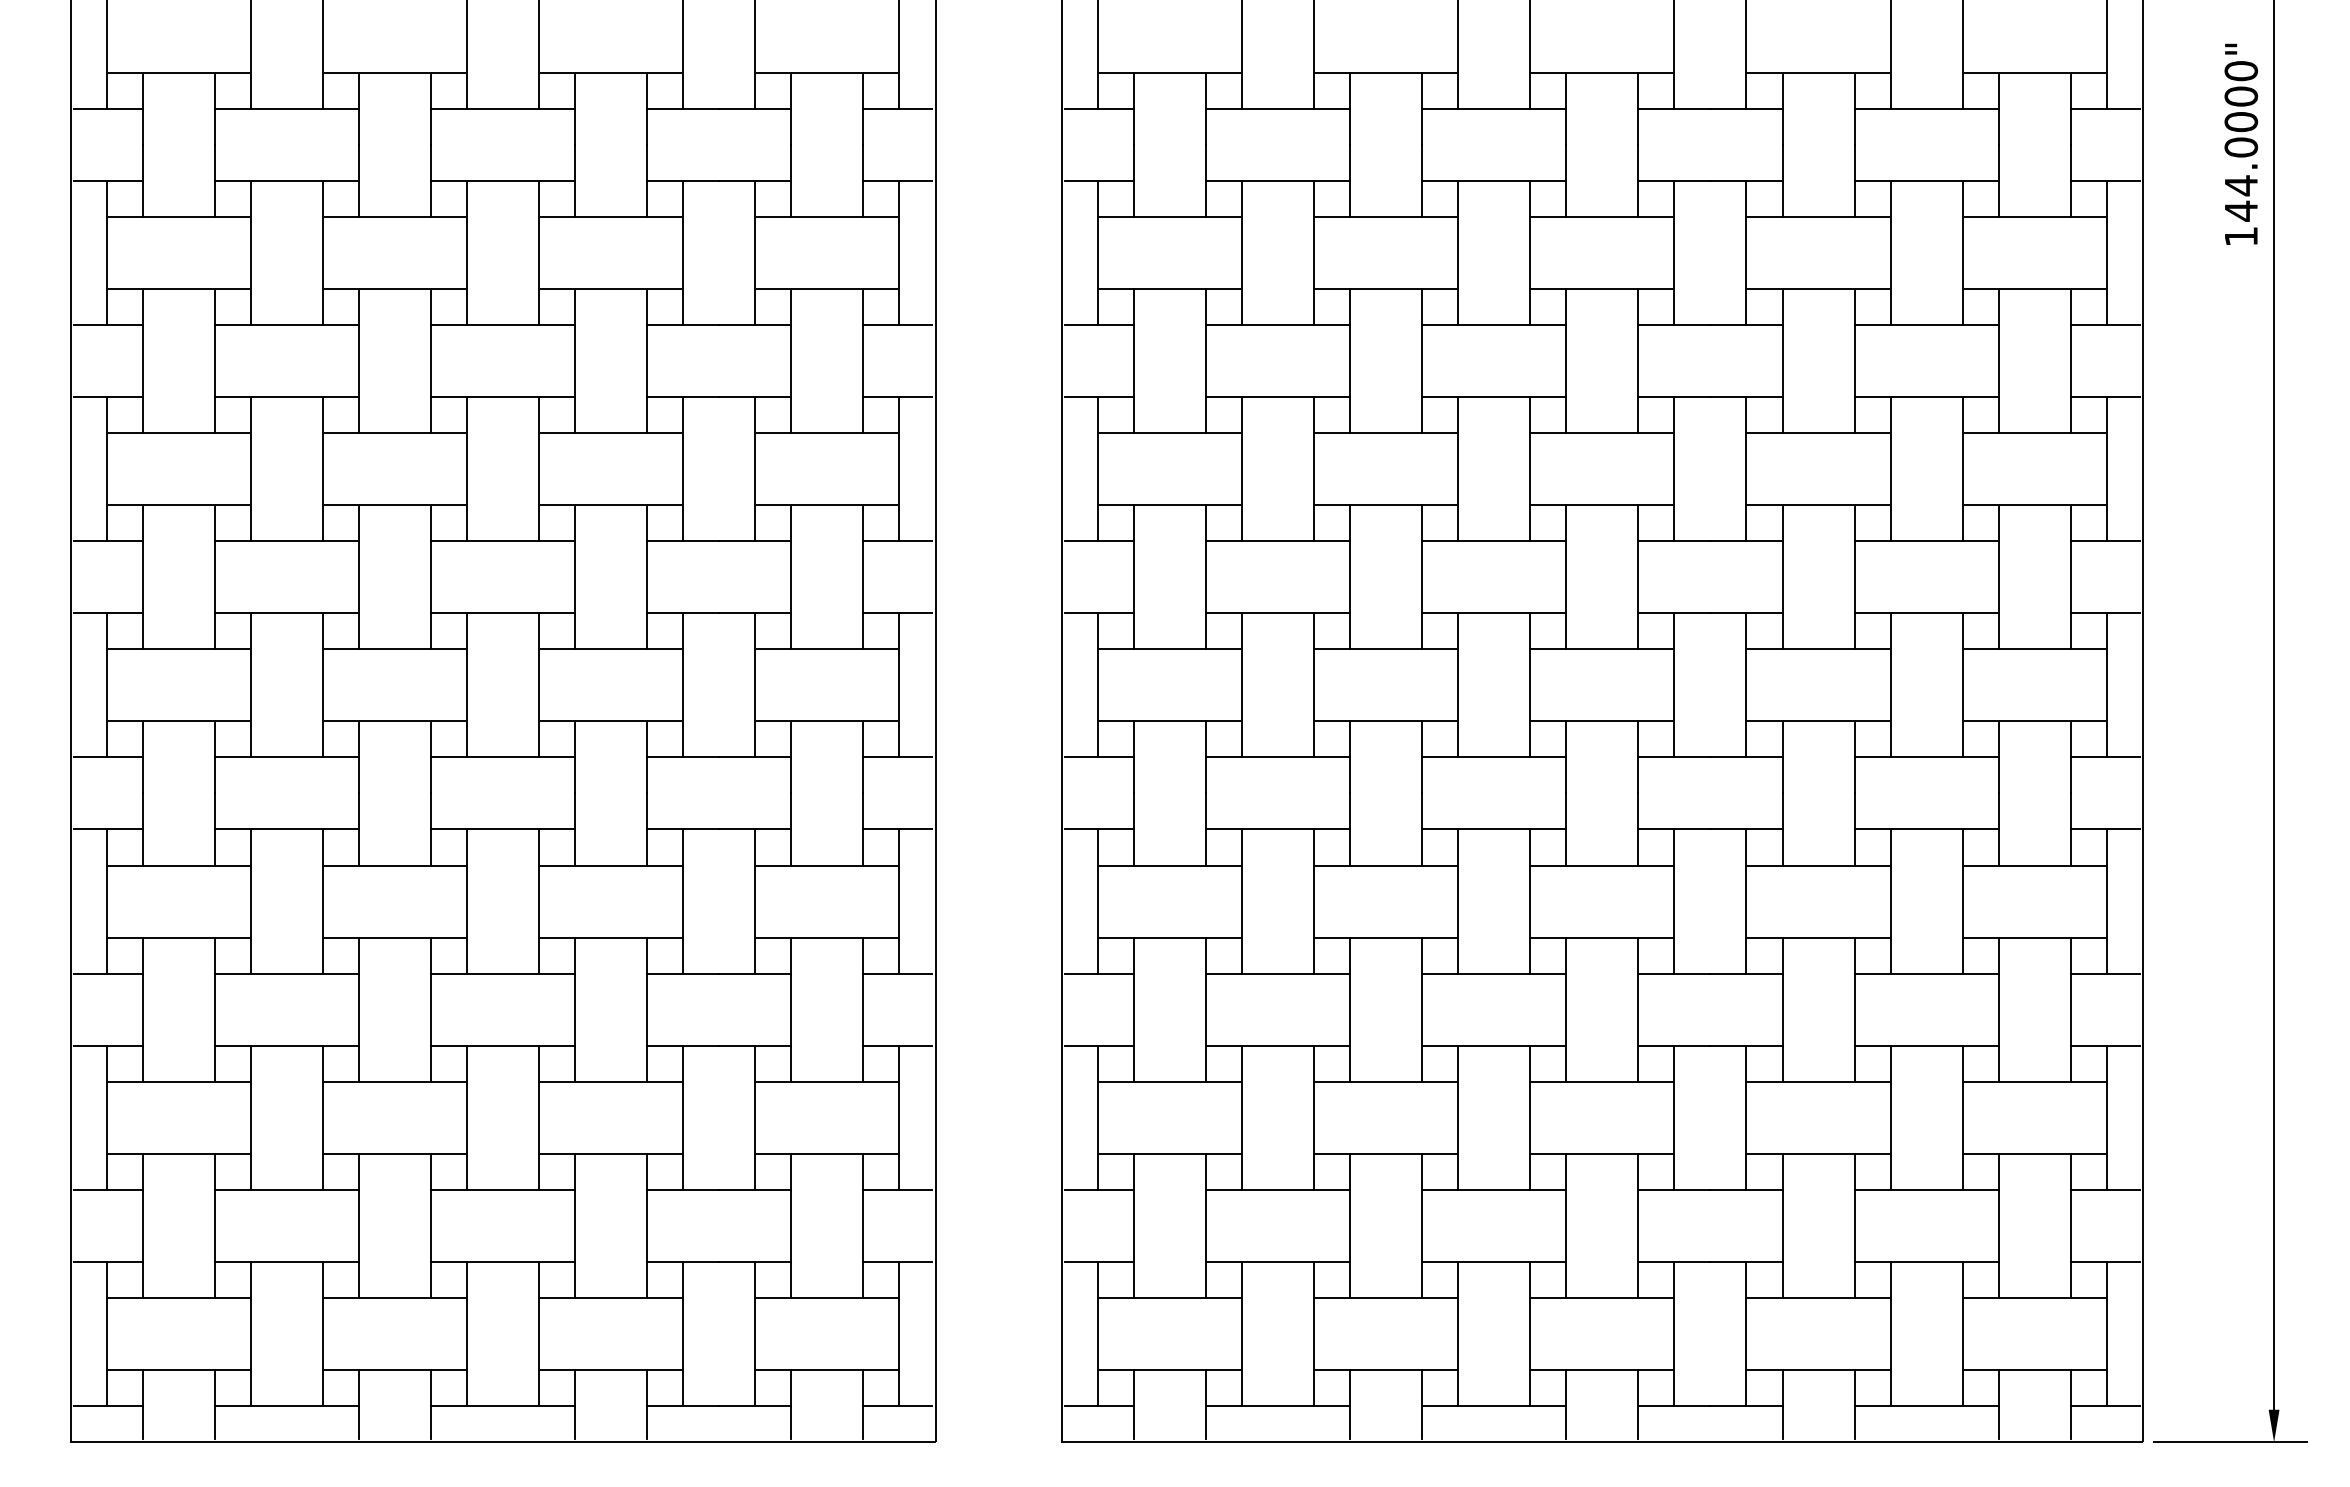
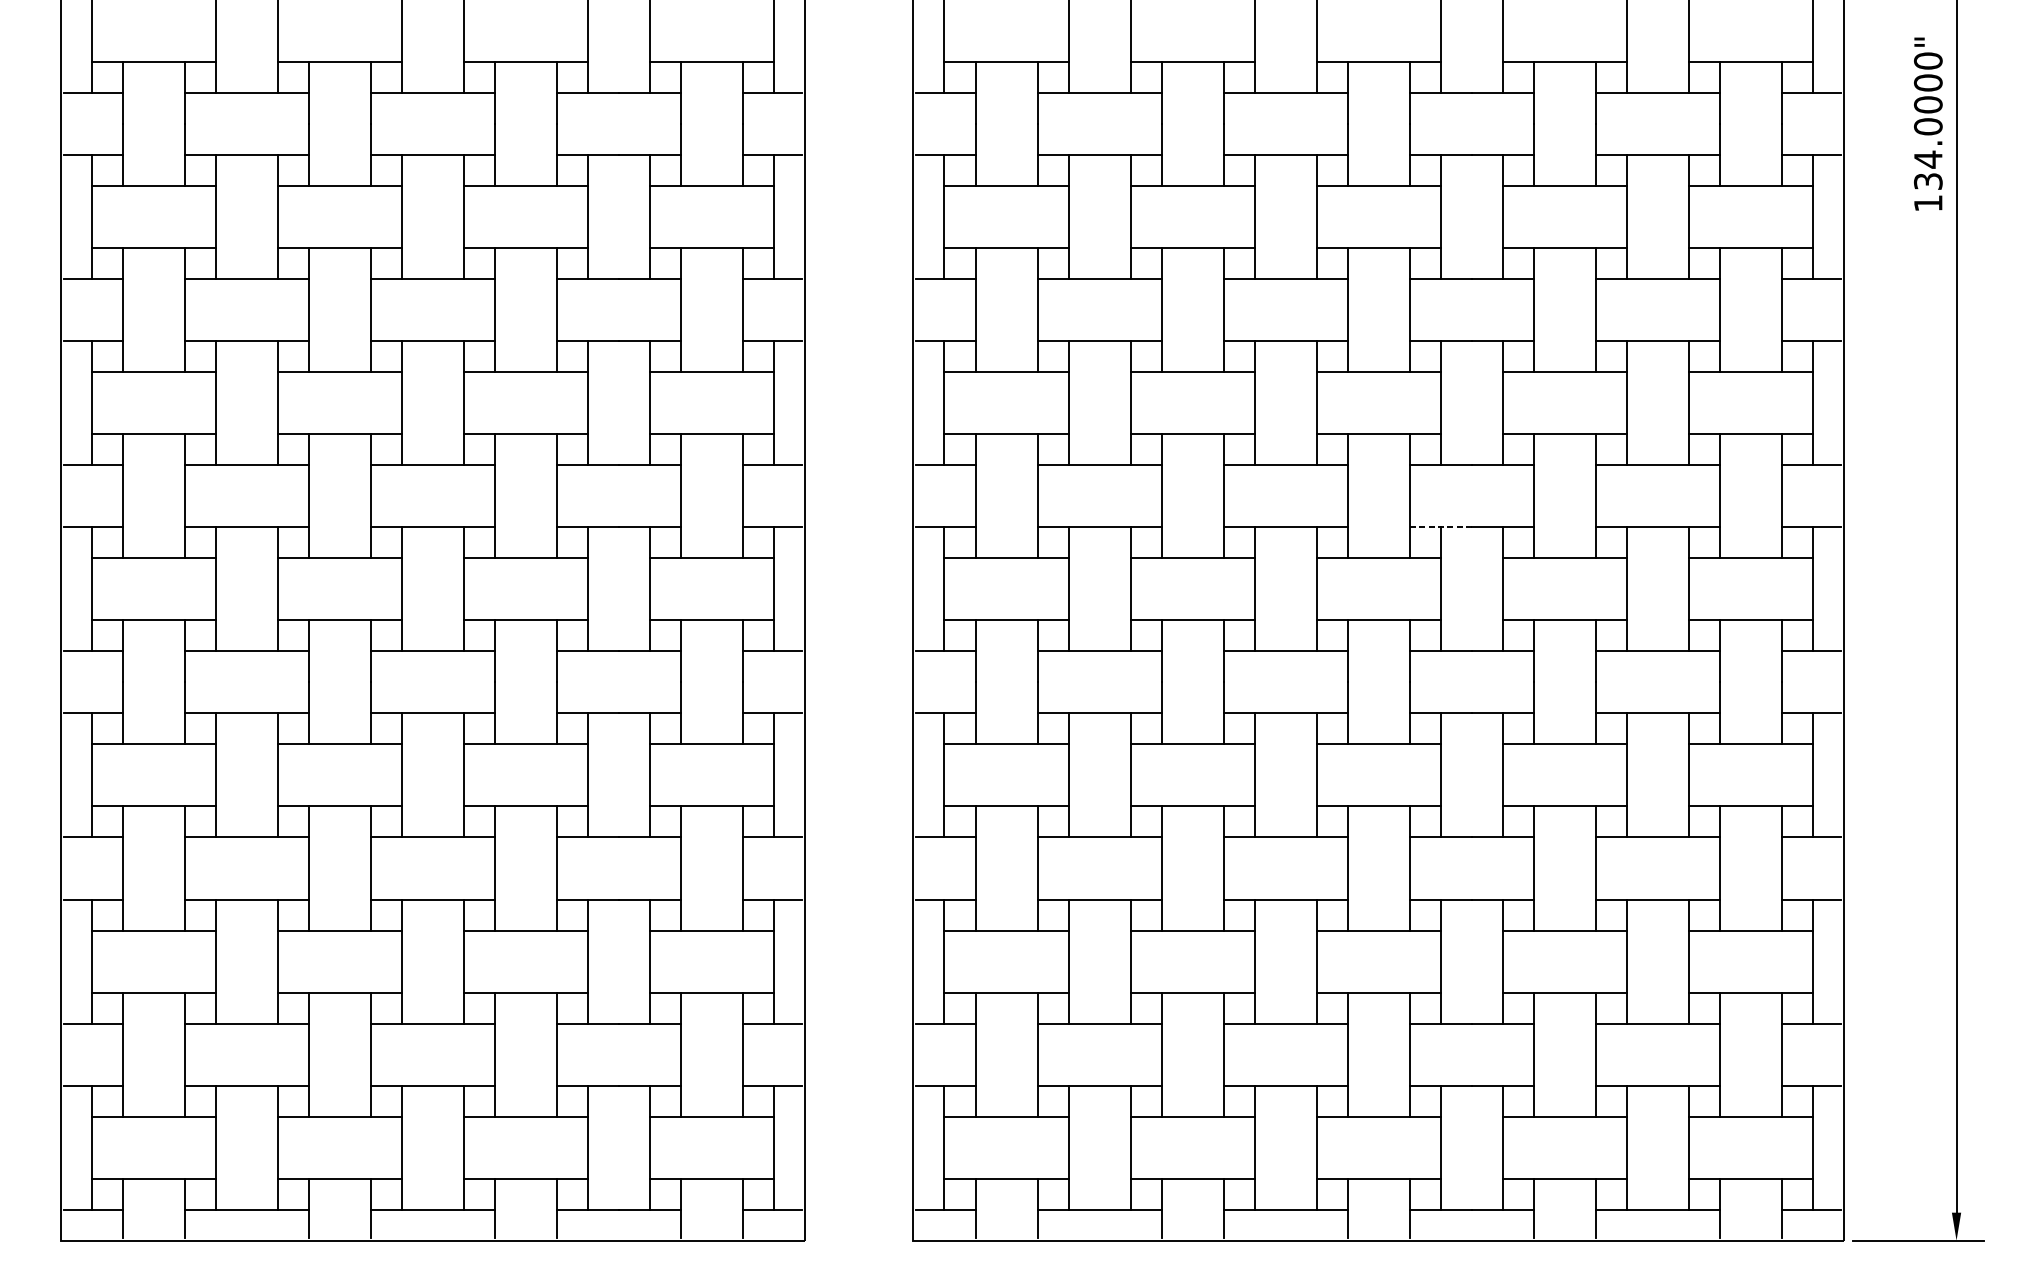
text: (2241, 210) -> (1928, 180), 144.0000" -> 134.0000"
line: (1674, 613) -> (1440, 527), solid -> dashed

